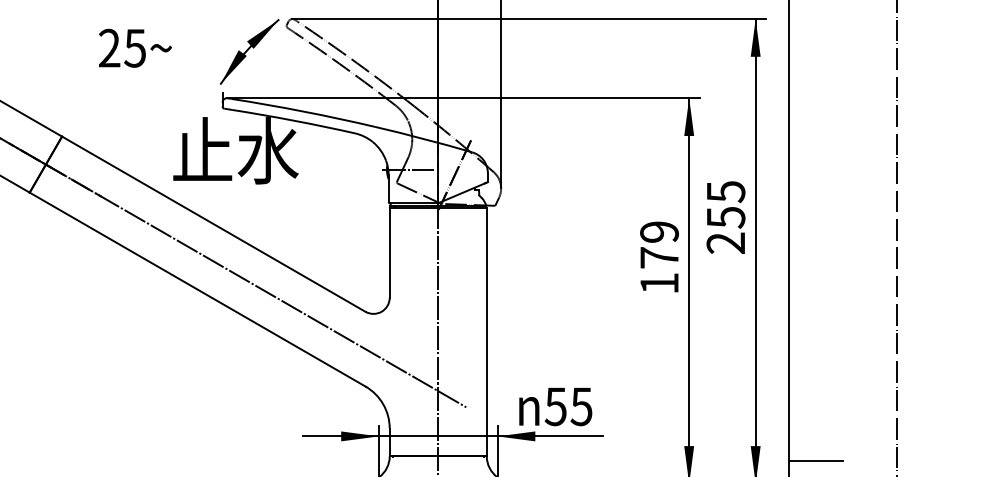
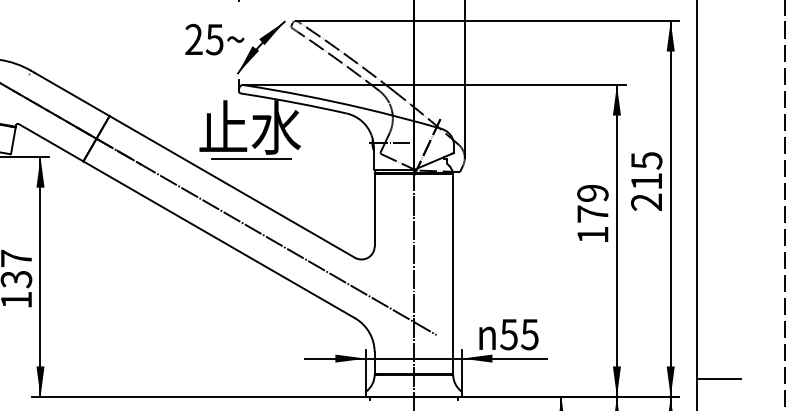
text: (134, 48) -> (214, 39), moved
line: (237, 189) -> (251, 158), added
text: (725, 217) -> (646, 181), 255 -> 215

